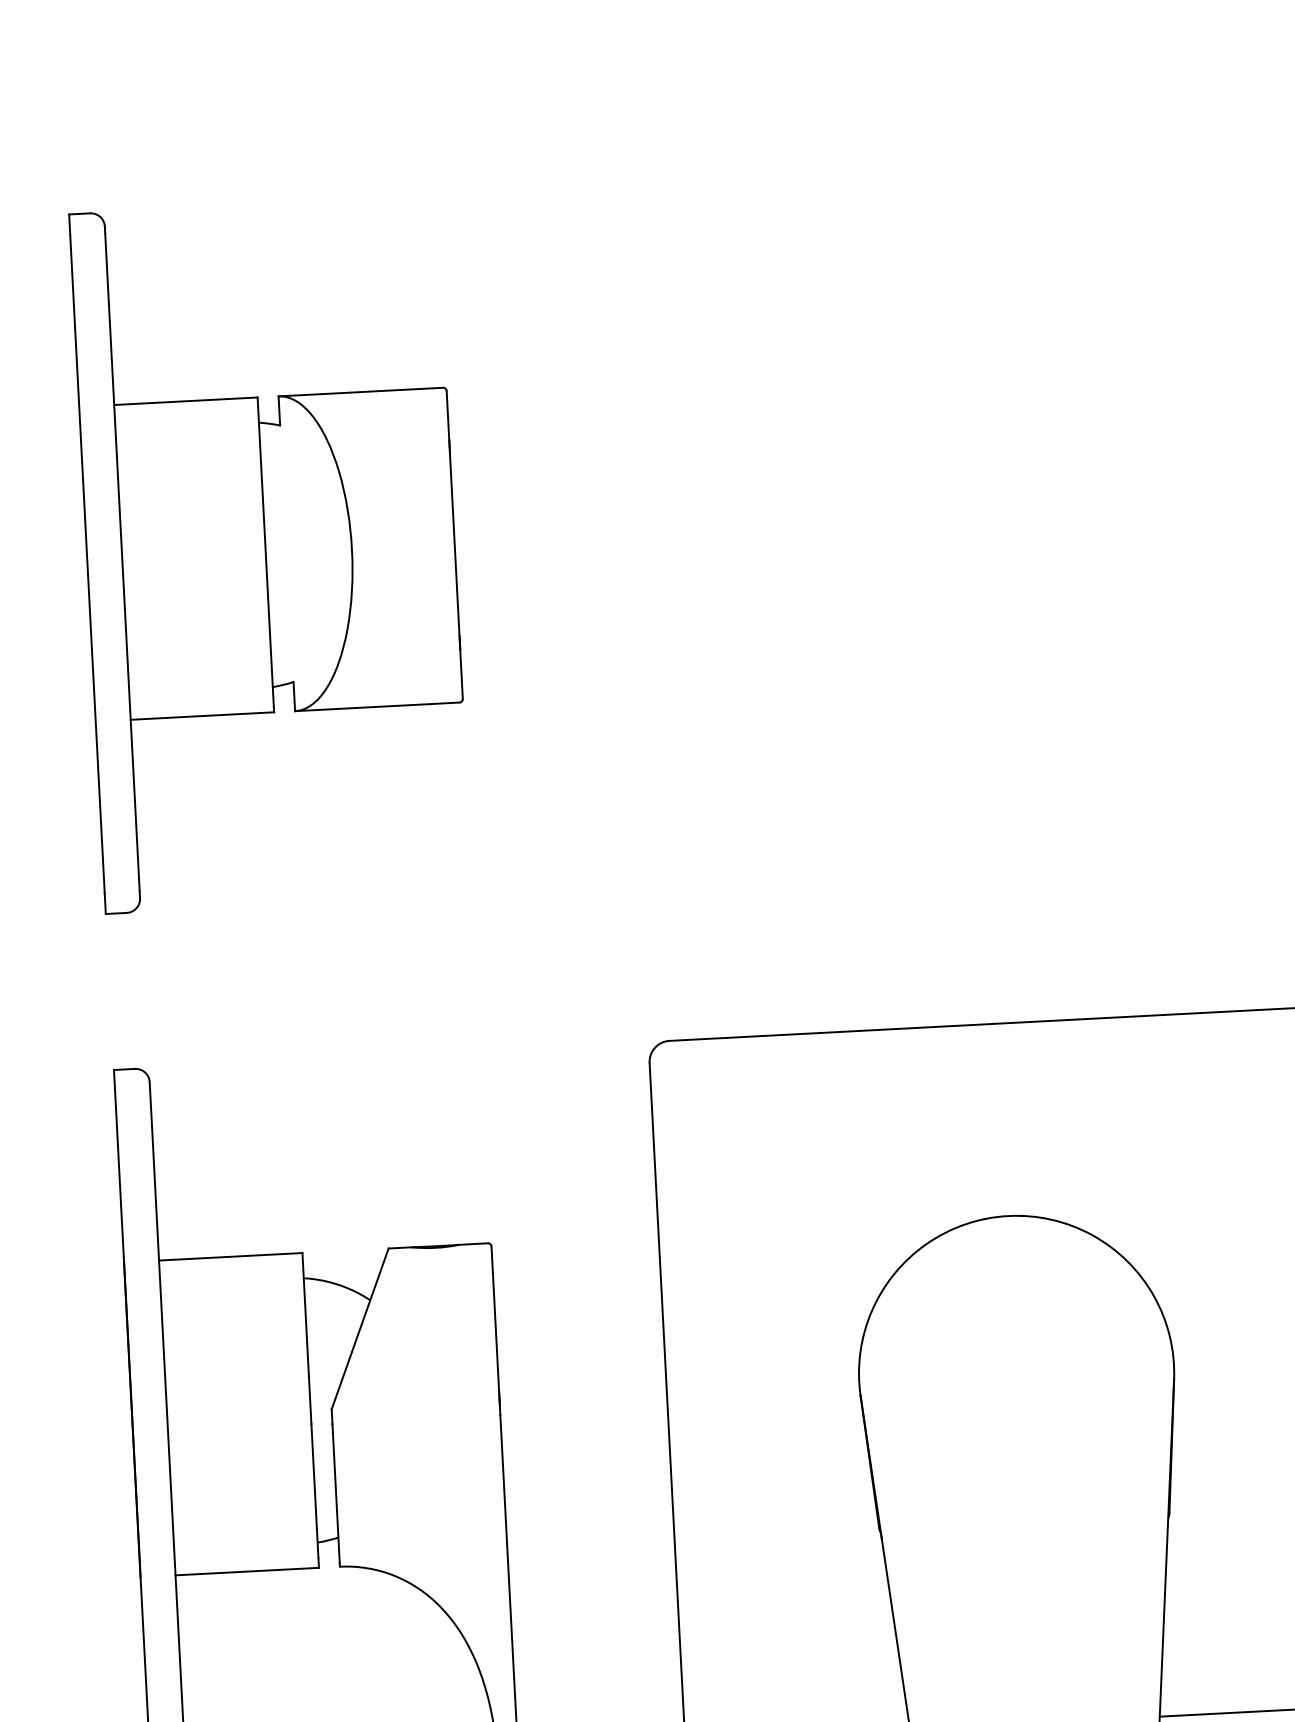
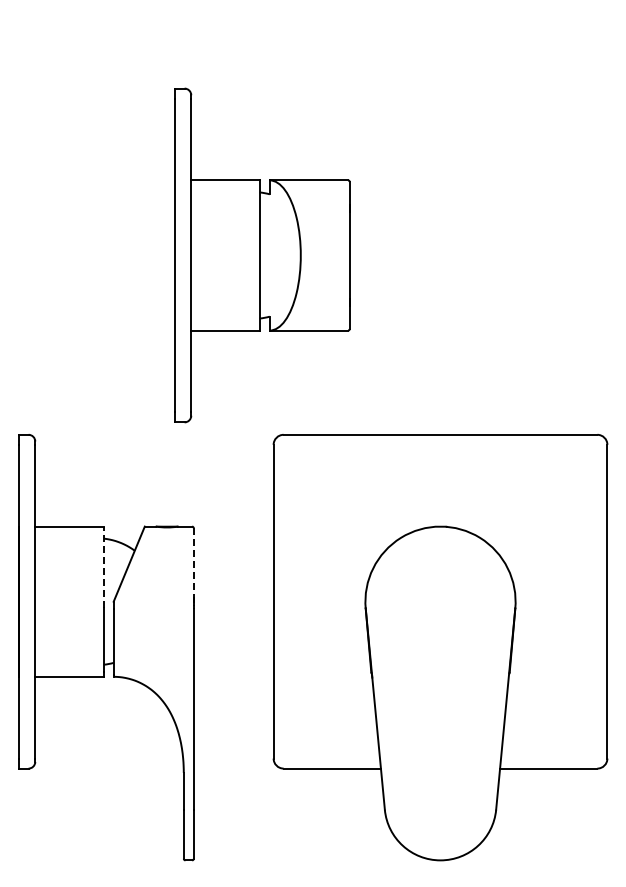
part: (271, 554) -> (262, 255), moved
line: (495, 1330) -> (193, 568), solid -> dashed
line: (306, 1338) -> (103, 567), solid -> dashed

